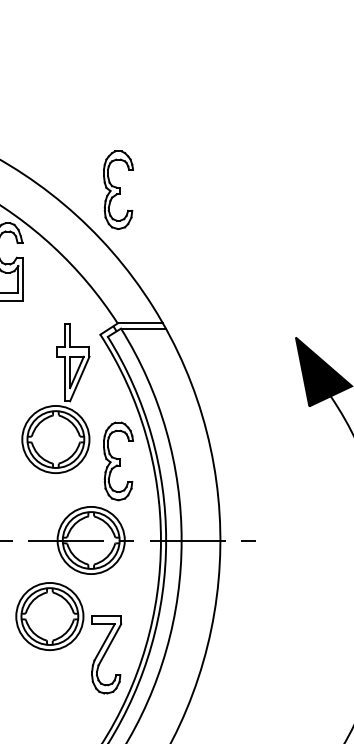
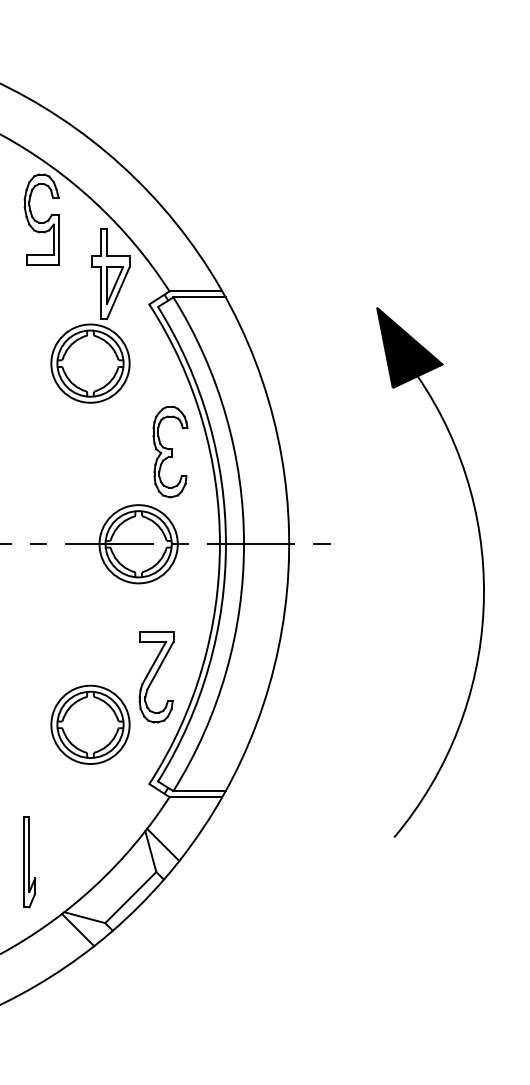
part: (118, 190) -> (170, 136), removed
part: (55, 405) -> (90, 323), moved
part: (49, 616) -> (90, 724), moved

